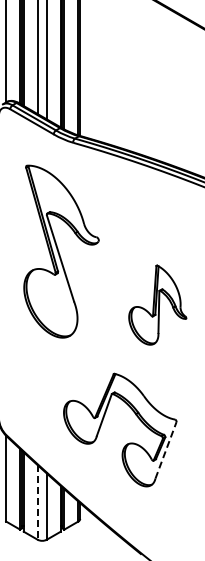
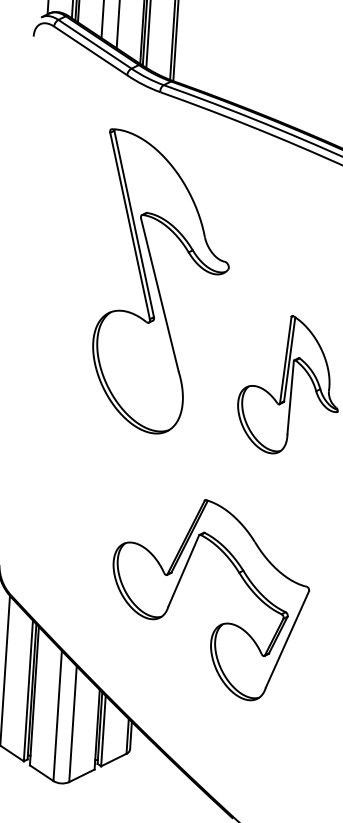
part: (61, 251) -> (162, 282), moved
line: (166, 449) -> (288, 638), dashed -> solid
line: (37, 503) -> (57, 717), dashed -> solid

